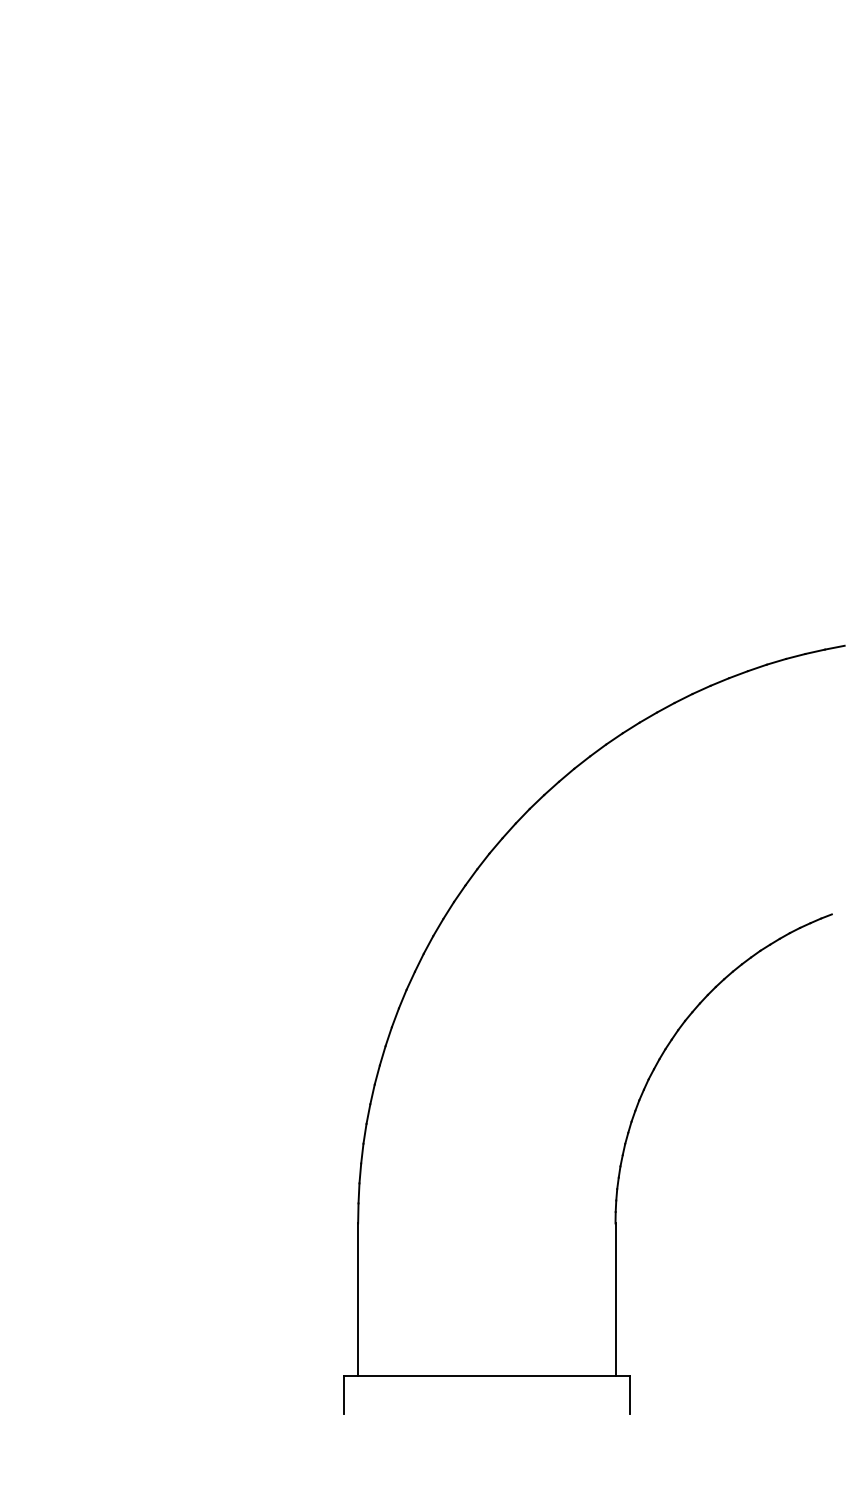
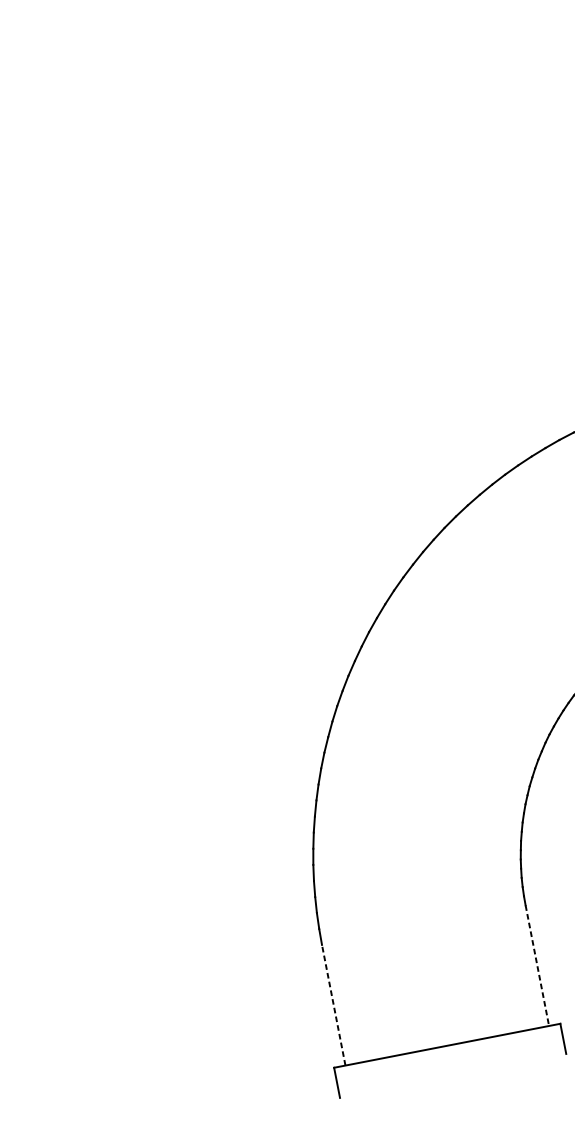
line: (358, 1299) -> (333, 1005), solid -> dashed
line: (615, 1300) -> (537, 966), solid -> dashed

